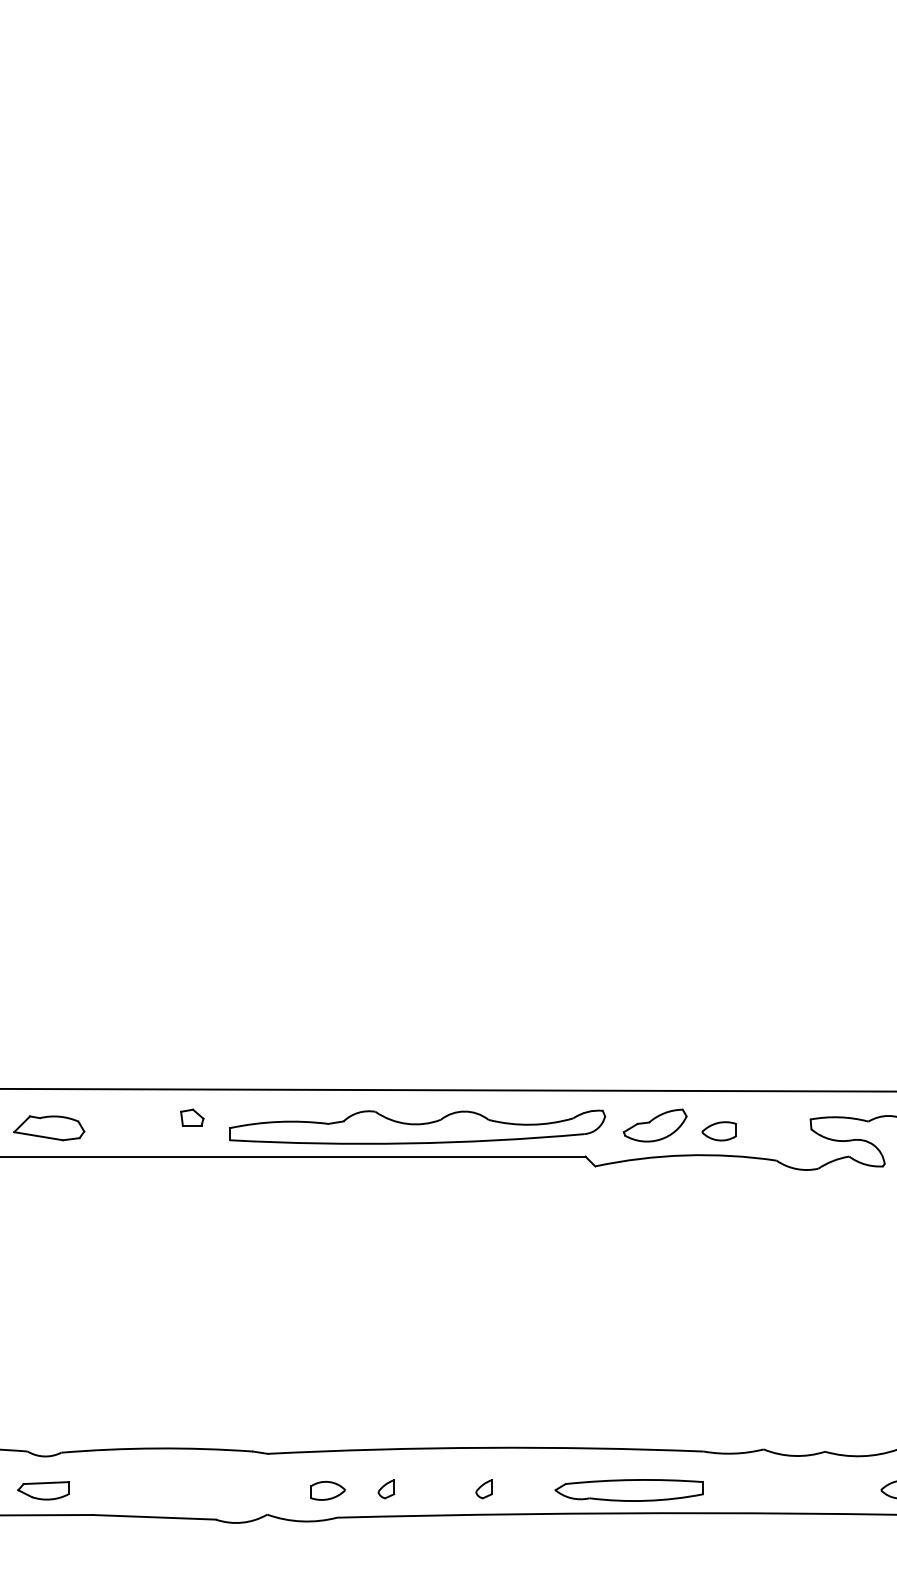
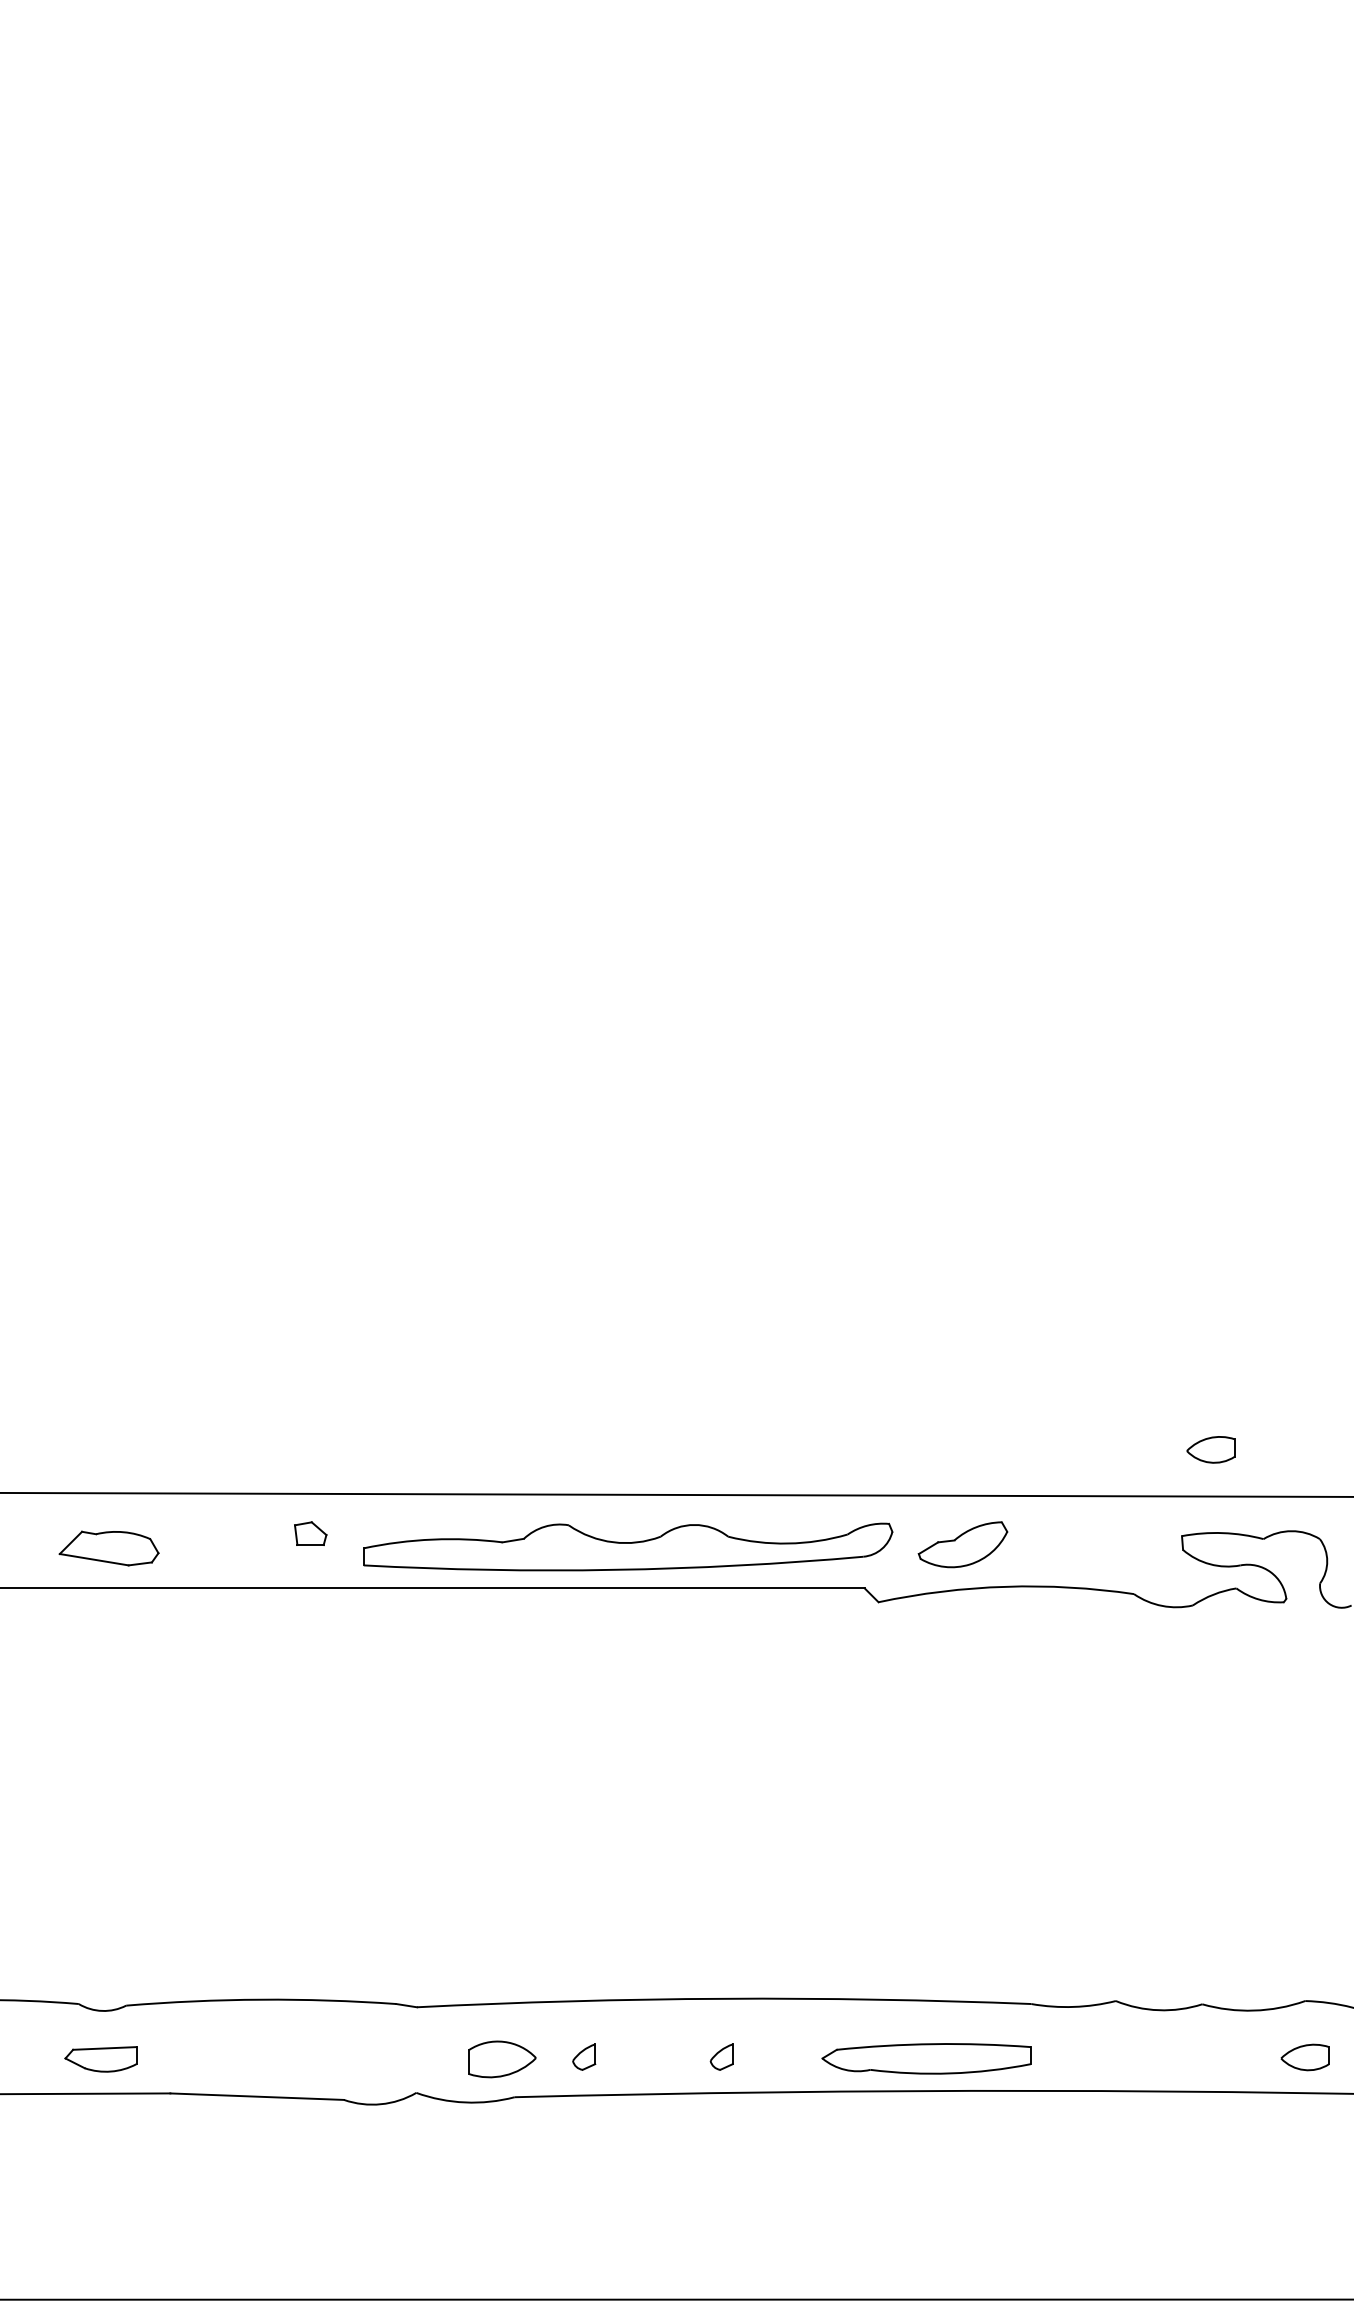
part: (718, 1131) -> (1210, 1449), moved
part: (327, 1490) -> (501, 2059), size x1.4

